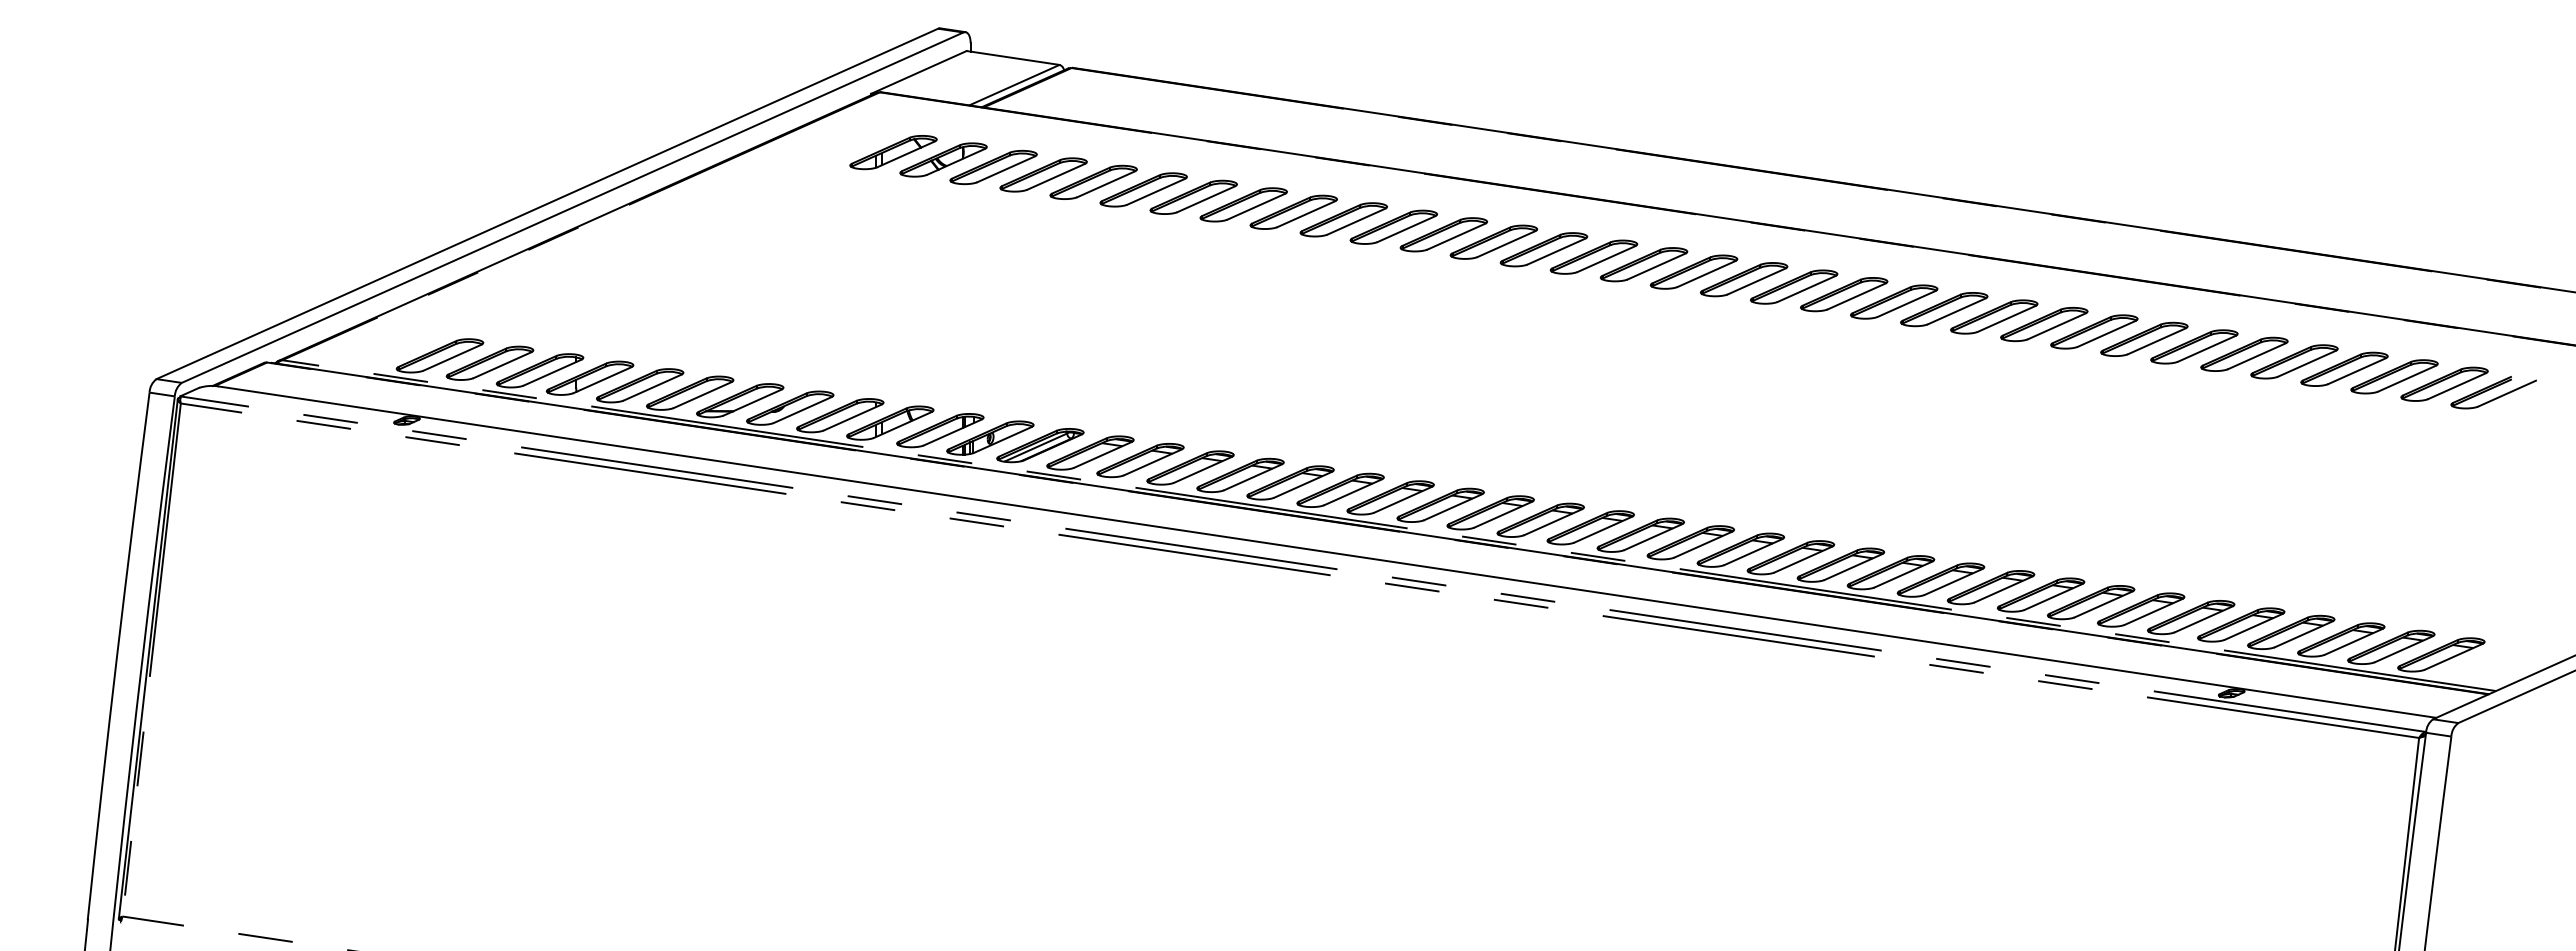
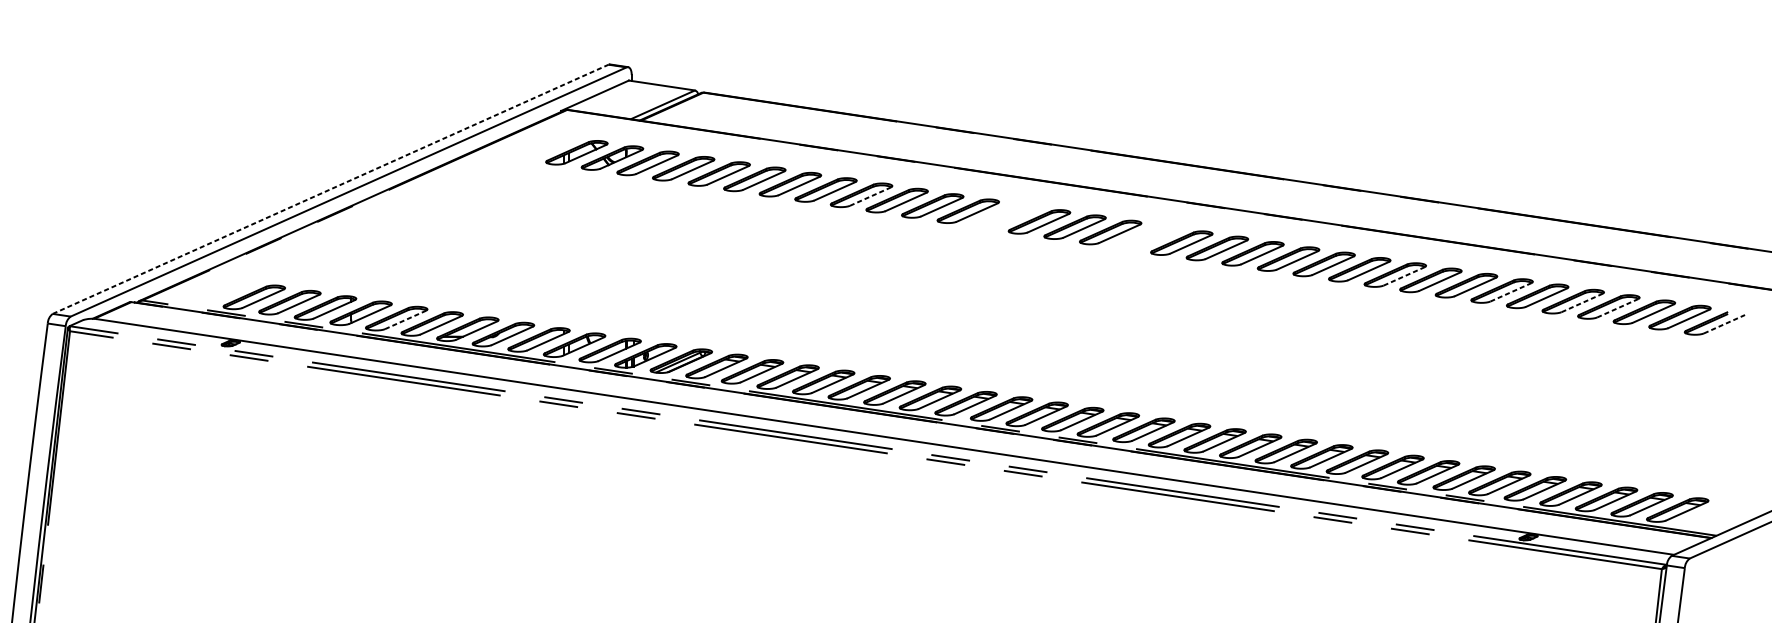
line: (547, 203) -> (330, 189), solid -> dashed
line: (1306, 214) -> (870, 196), solid -> dashed
part: (1493, 241) -> (1003, 216), removed
part: (1693, 271) -> (1145, 237), removed
line: (2056, 326) -> (1404, 276), solid -> dashed
line: (2206, 348) -> (1510, 292), solid -> dashed
line: (2306, 363) -> (1581, 302), solid -> dashed
line: (2357, 371) -> (1618, 308), solid -> dashed
line: (652, 387) -> (405, 319), solid -> dashed
line: (2507, 393) -> (1724, 324), solid -> dashed

